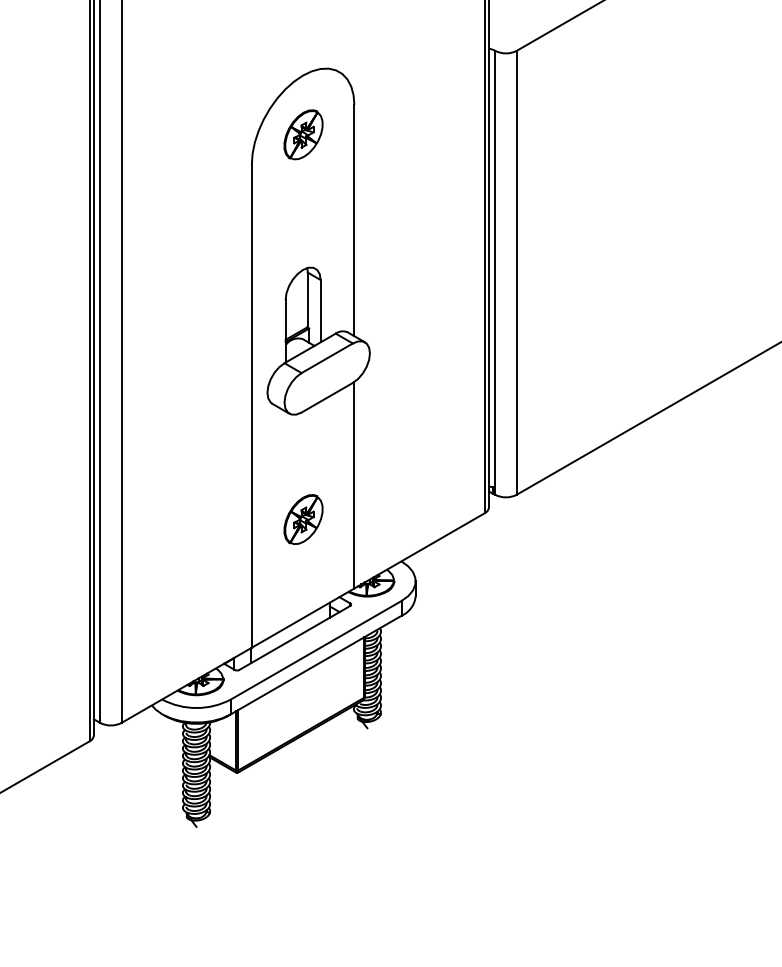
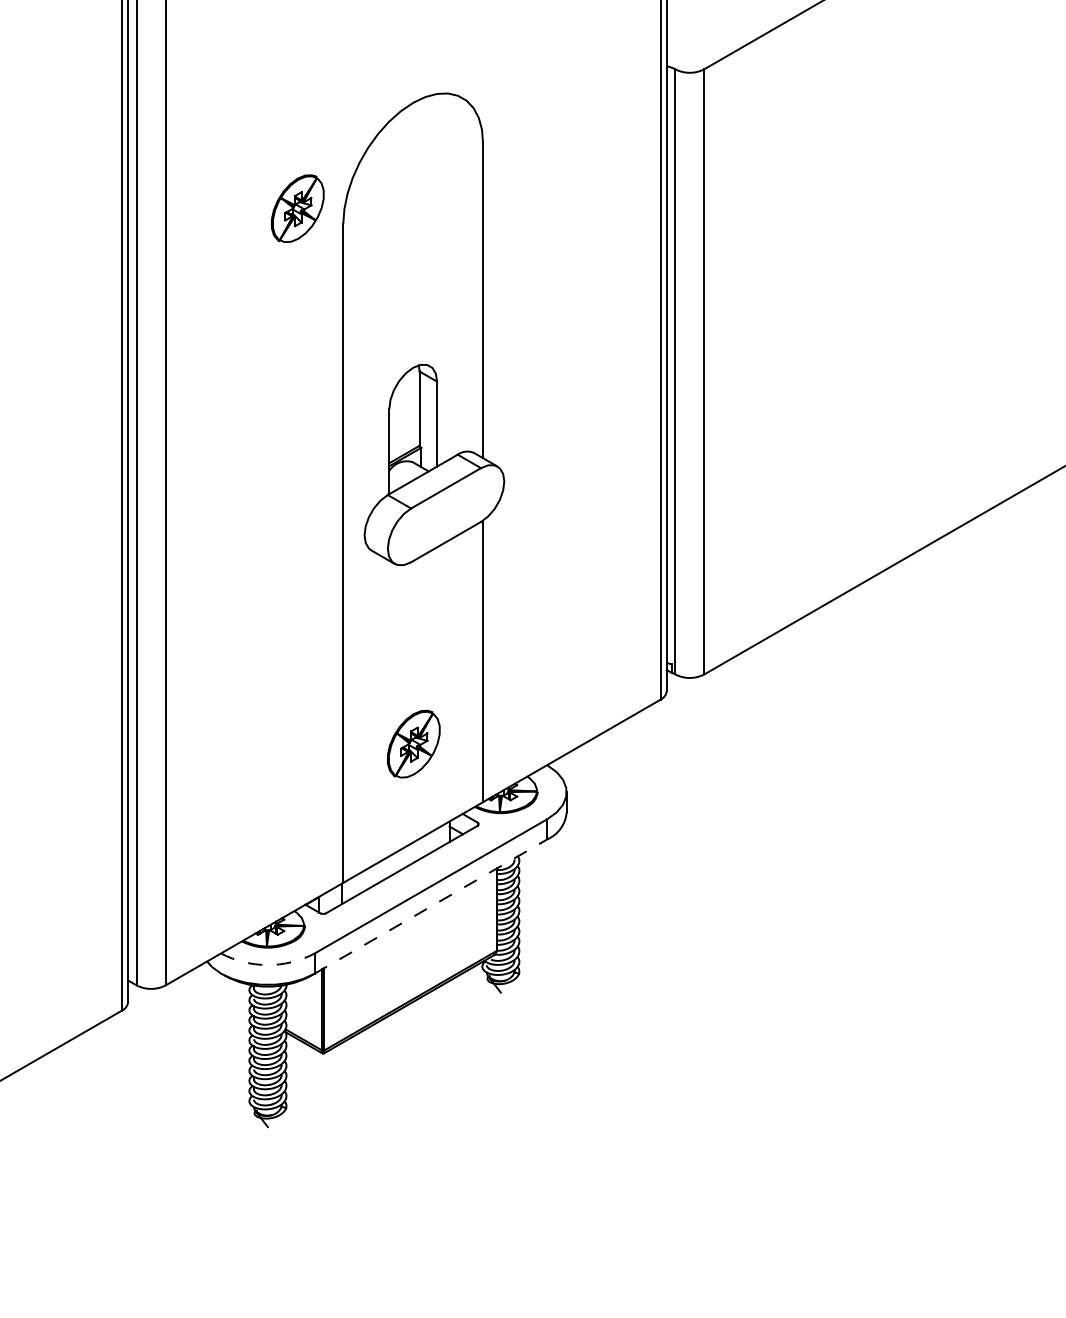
part: (303, 134) -> (297, 208), moved
part: (303, 519) -> (413, 743), moved
line: (316, 665) -> (431, 906), solid -> dashed
arc: (196, 708) -> (267, 965), solid -> dashed

